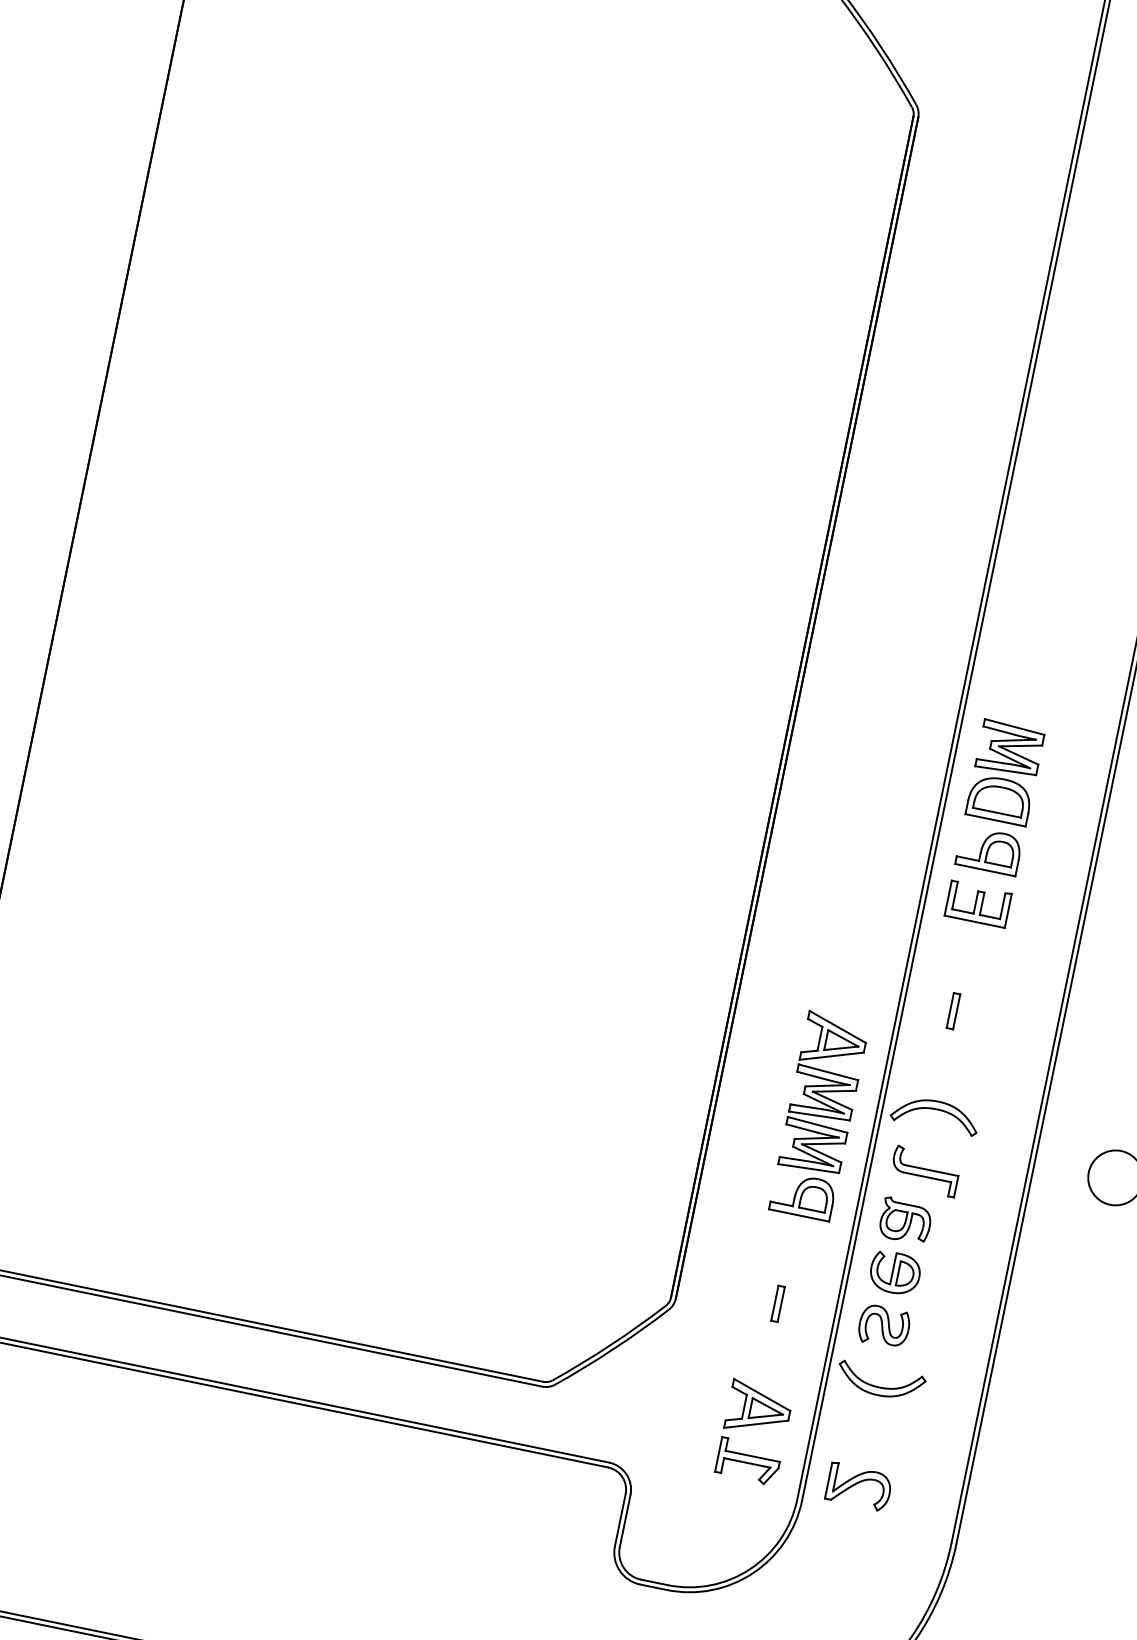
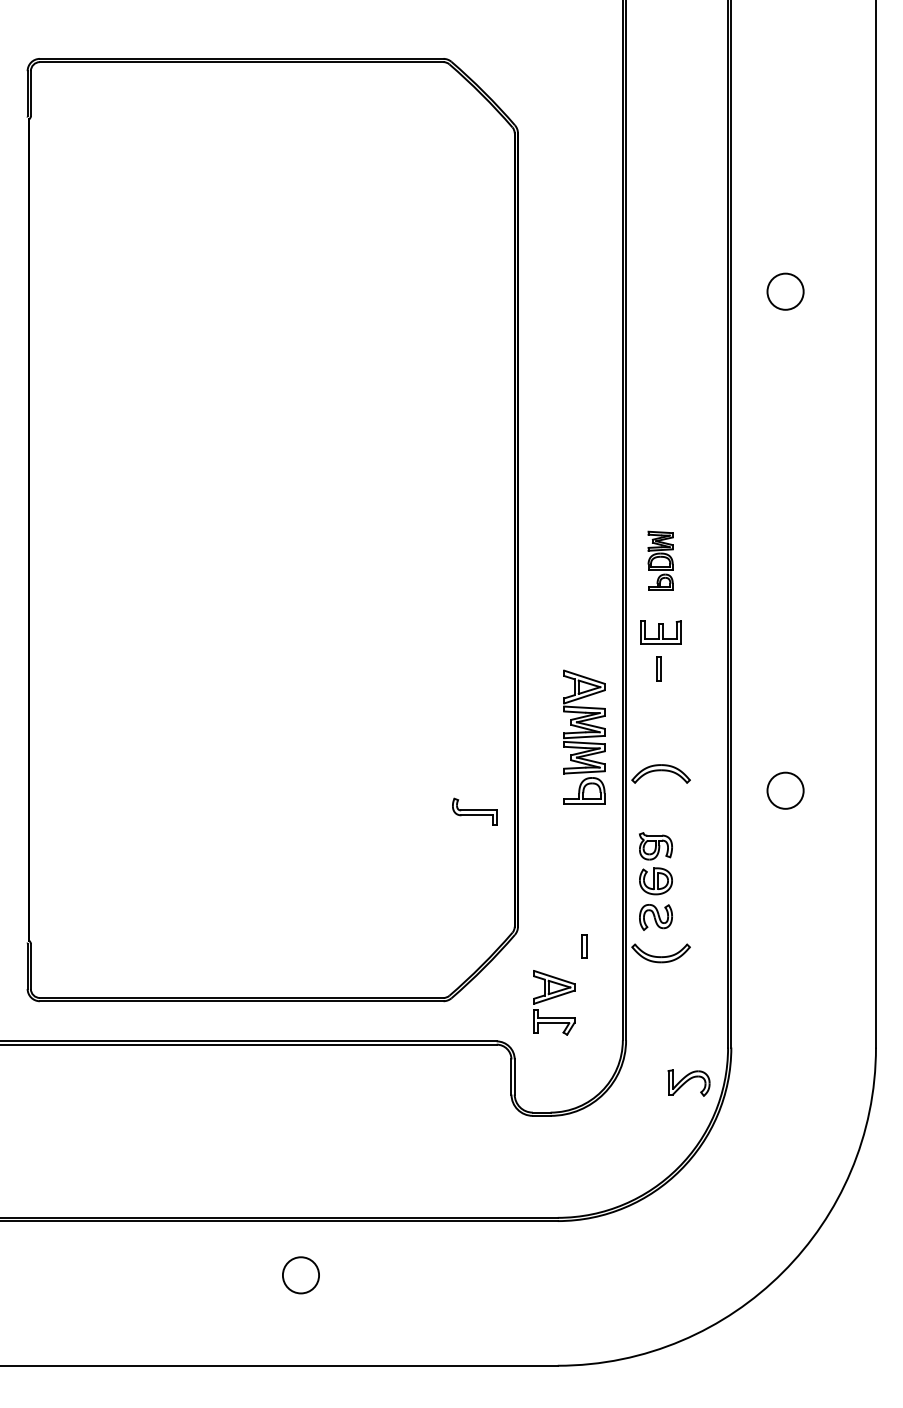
part: (999, 796) -> (660, 560), size x0.6
part: (952, 1010) -> (658, 668), moved
part: (819, 1115) -> (584, 736), moved
part: (924, 1170) -> (474, 811), moved
part: (778, 1303) -> (584, 946), moved
part: (754, 1432) -> (554, 1002), moved
part: (858, 1486) -> (688, 1082), moved

